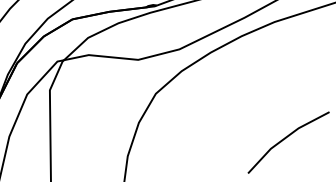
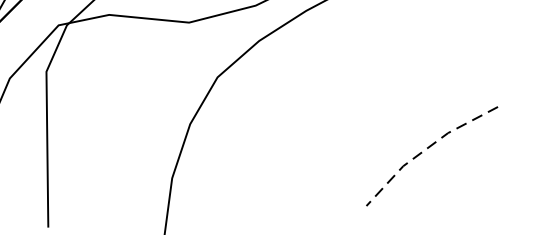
line: (285, 138) -> (426, 149), solid -> dashed

